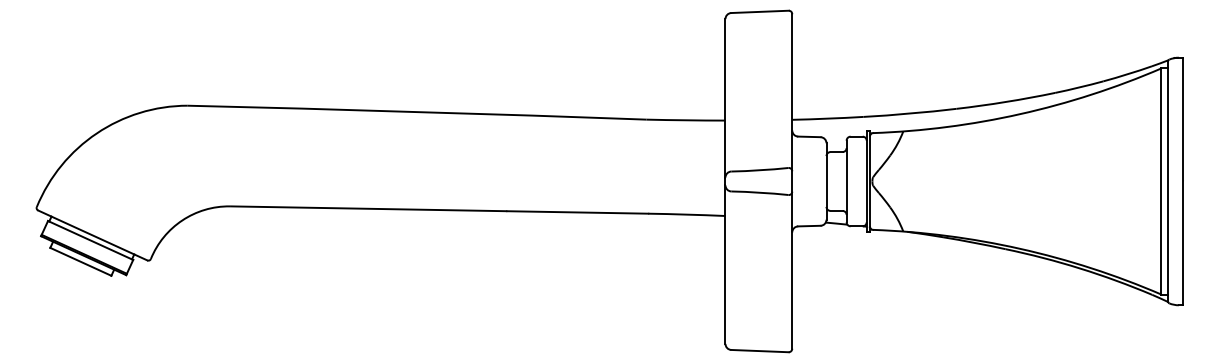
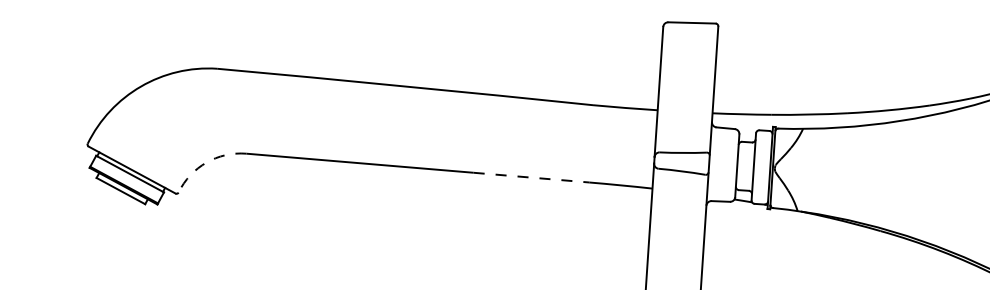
line: (577, 212) -> (531, 177), solid -> dashed
arc: (182, 220) -> (206, 162), solid -> dashed

